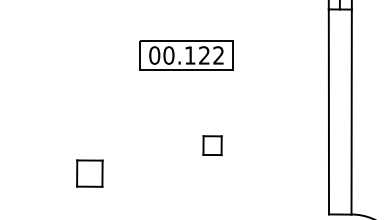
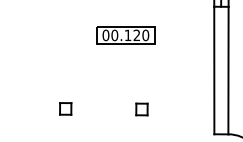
text: (218, 55) -> (145, 35), 00.122 -> 00.120
part: (211, 145) -> (141, 109), moved
part: (89, 172) -> (65, 108), size x0.71

